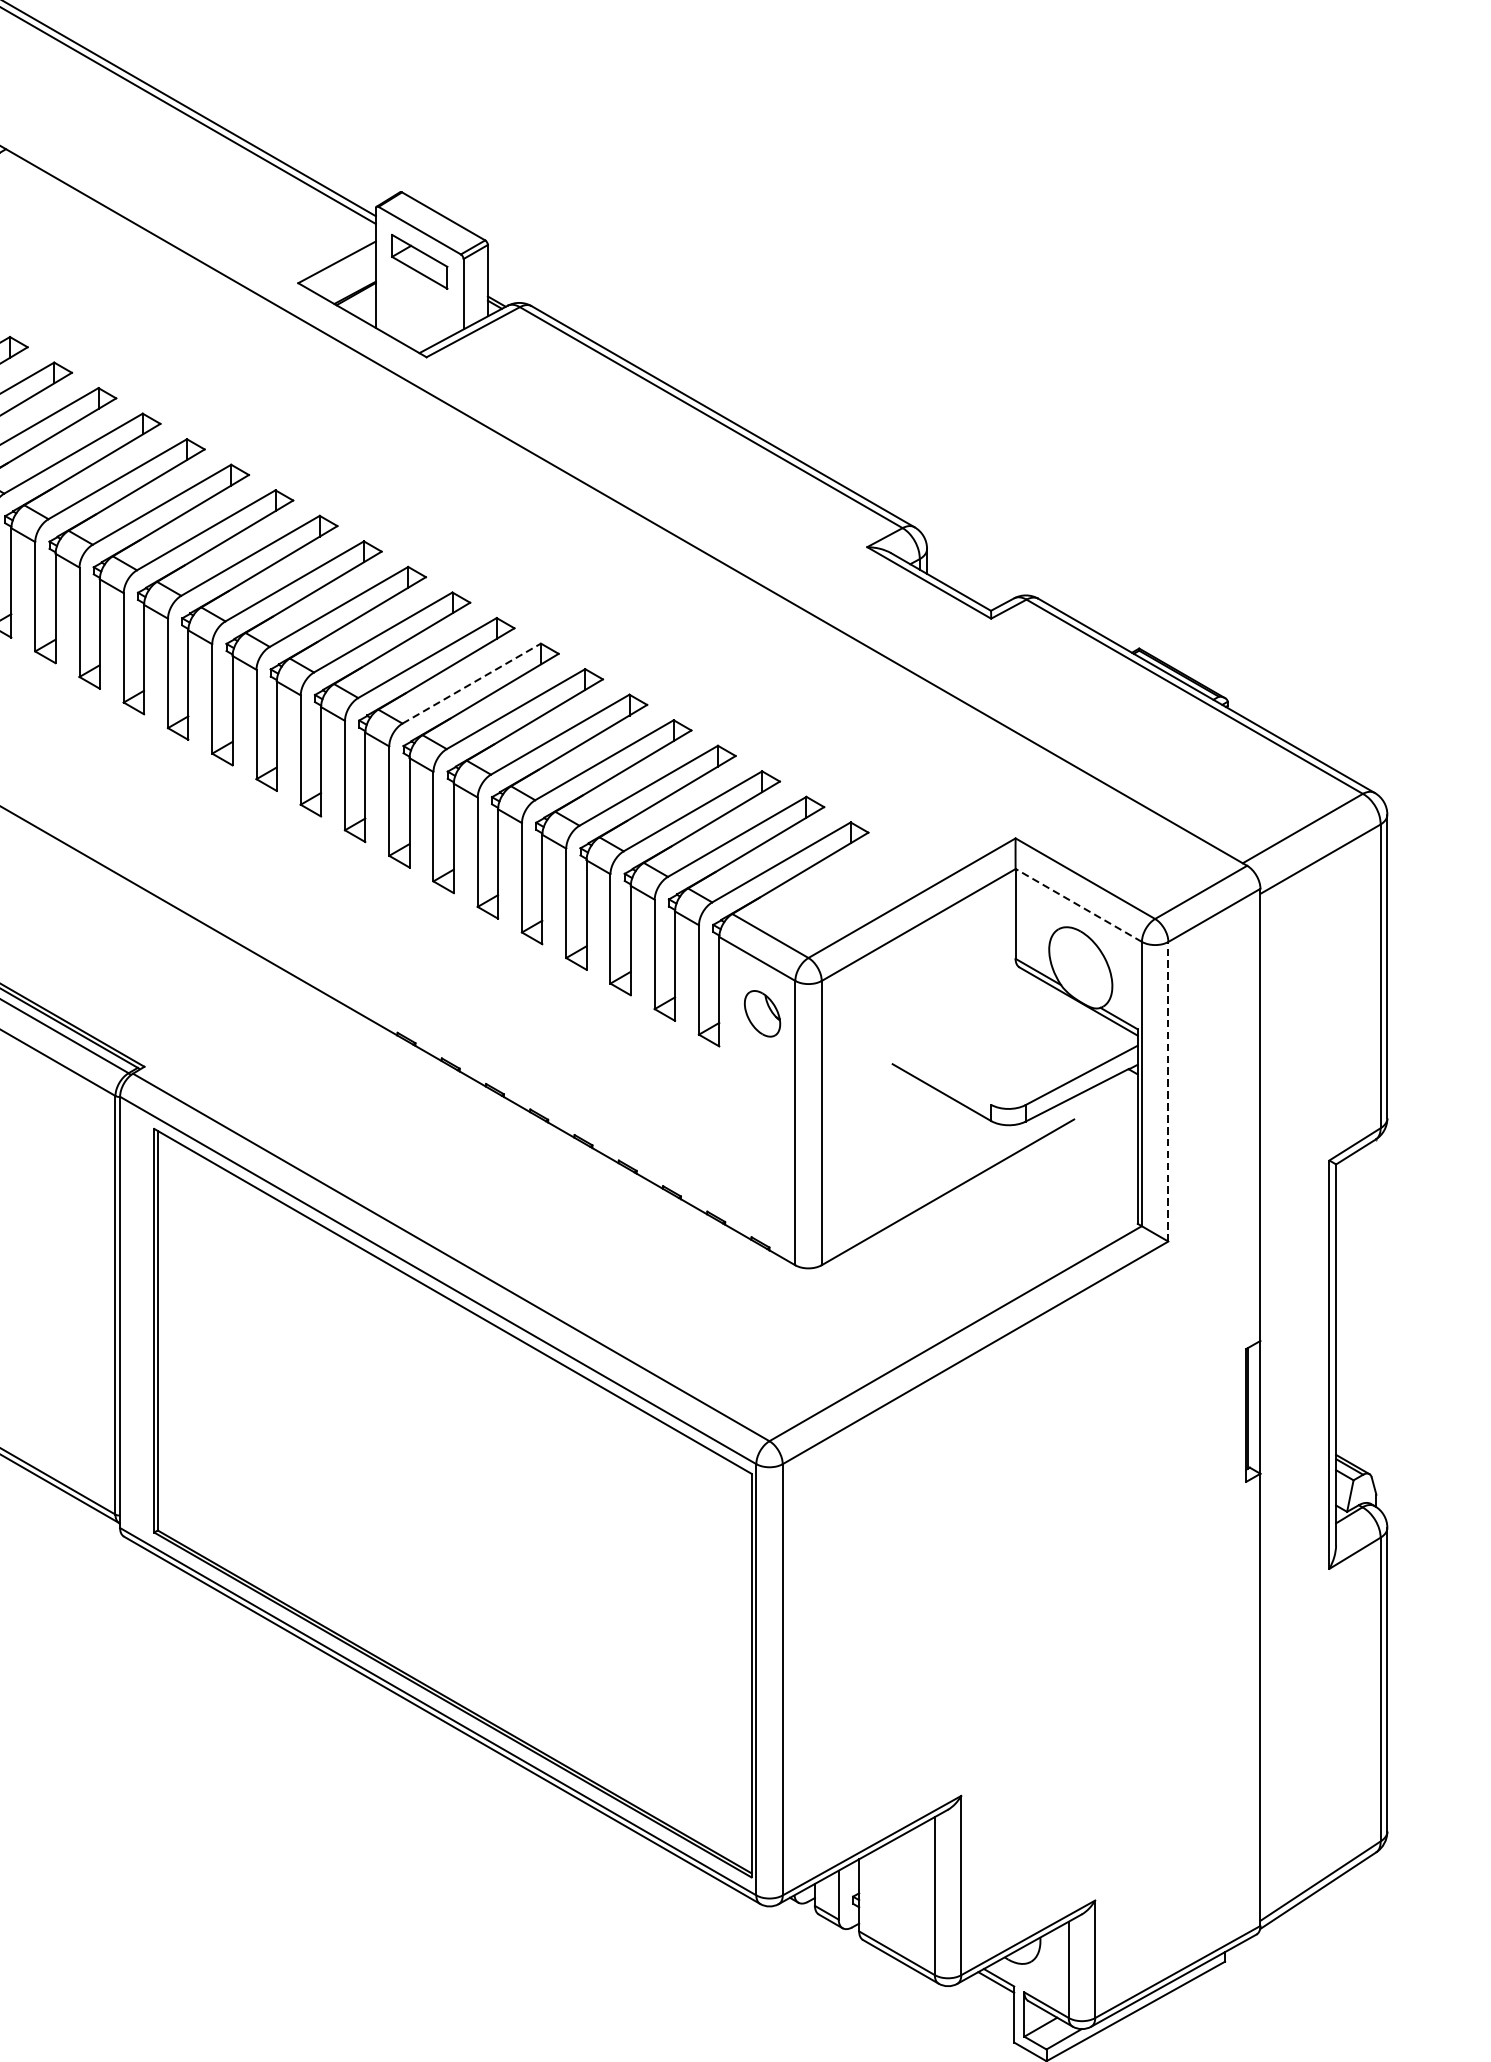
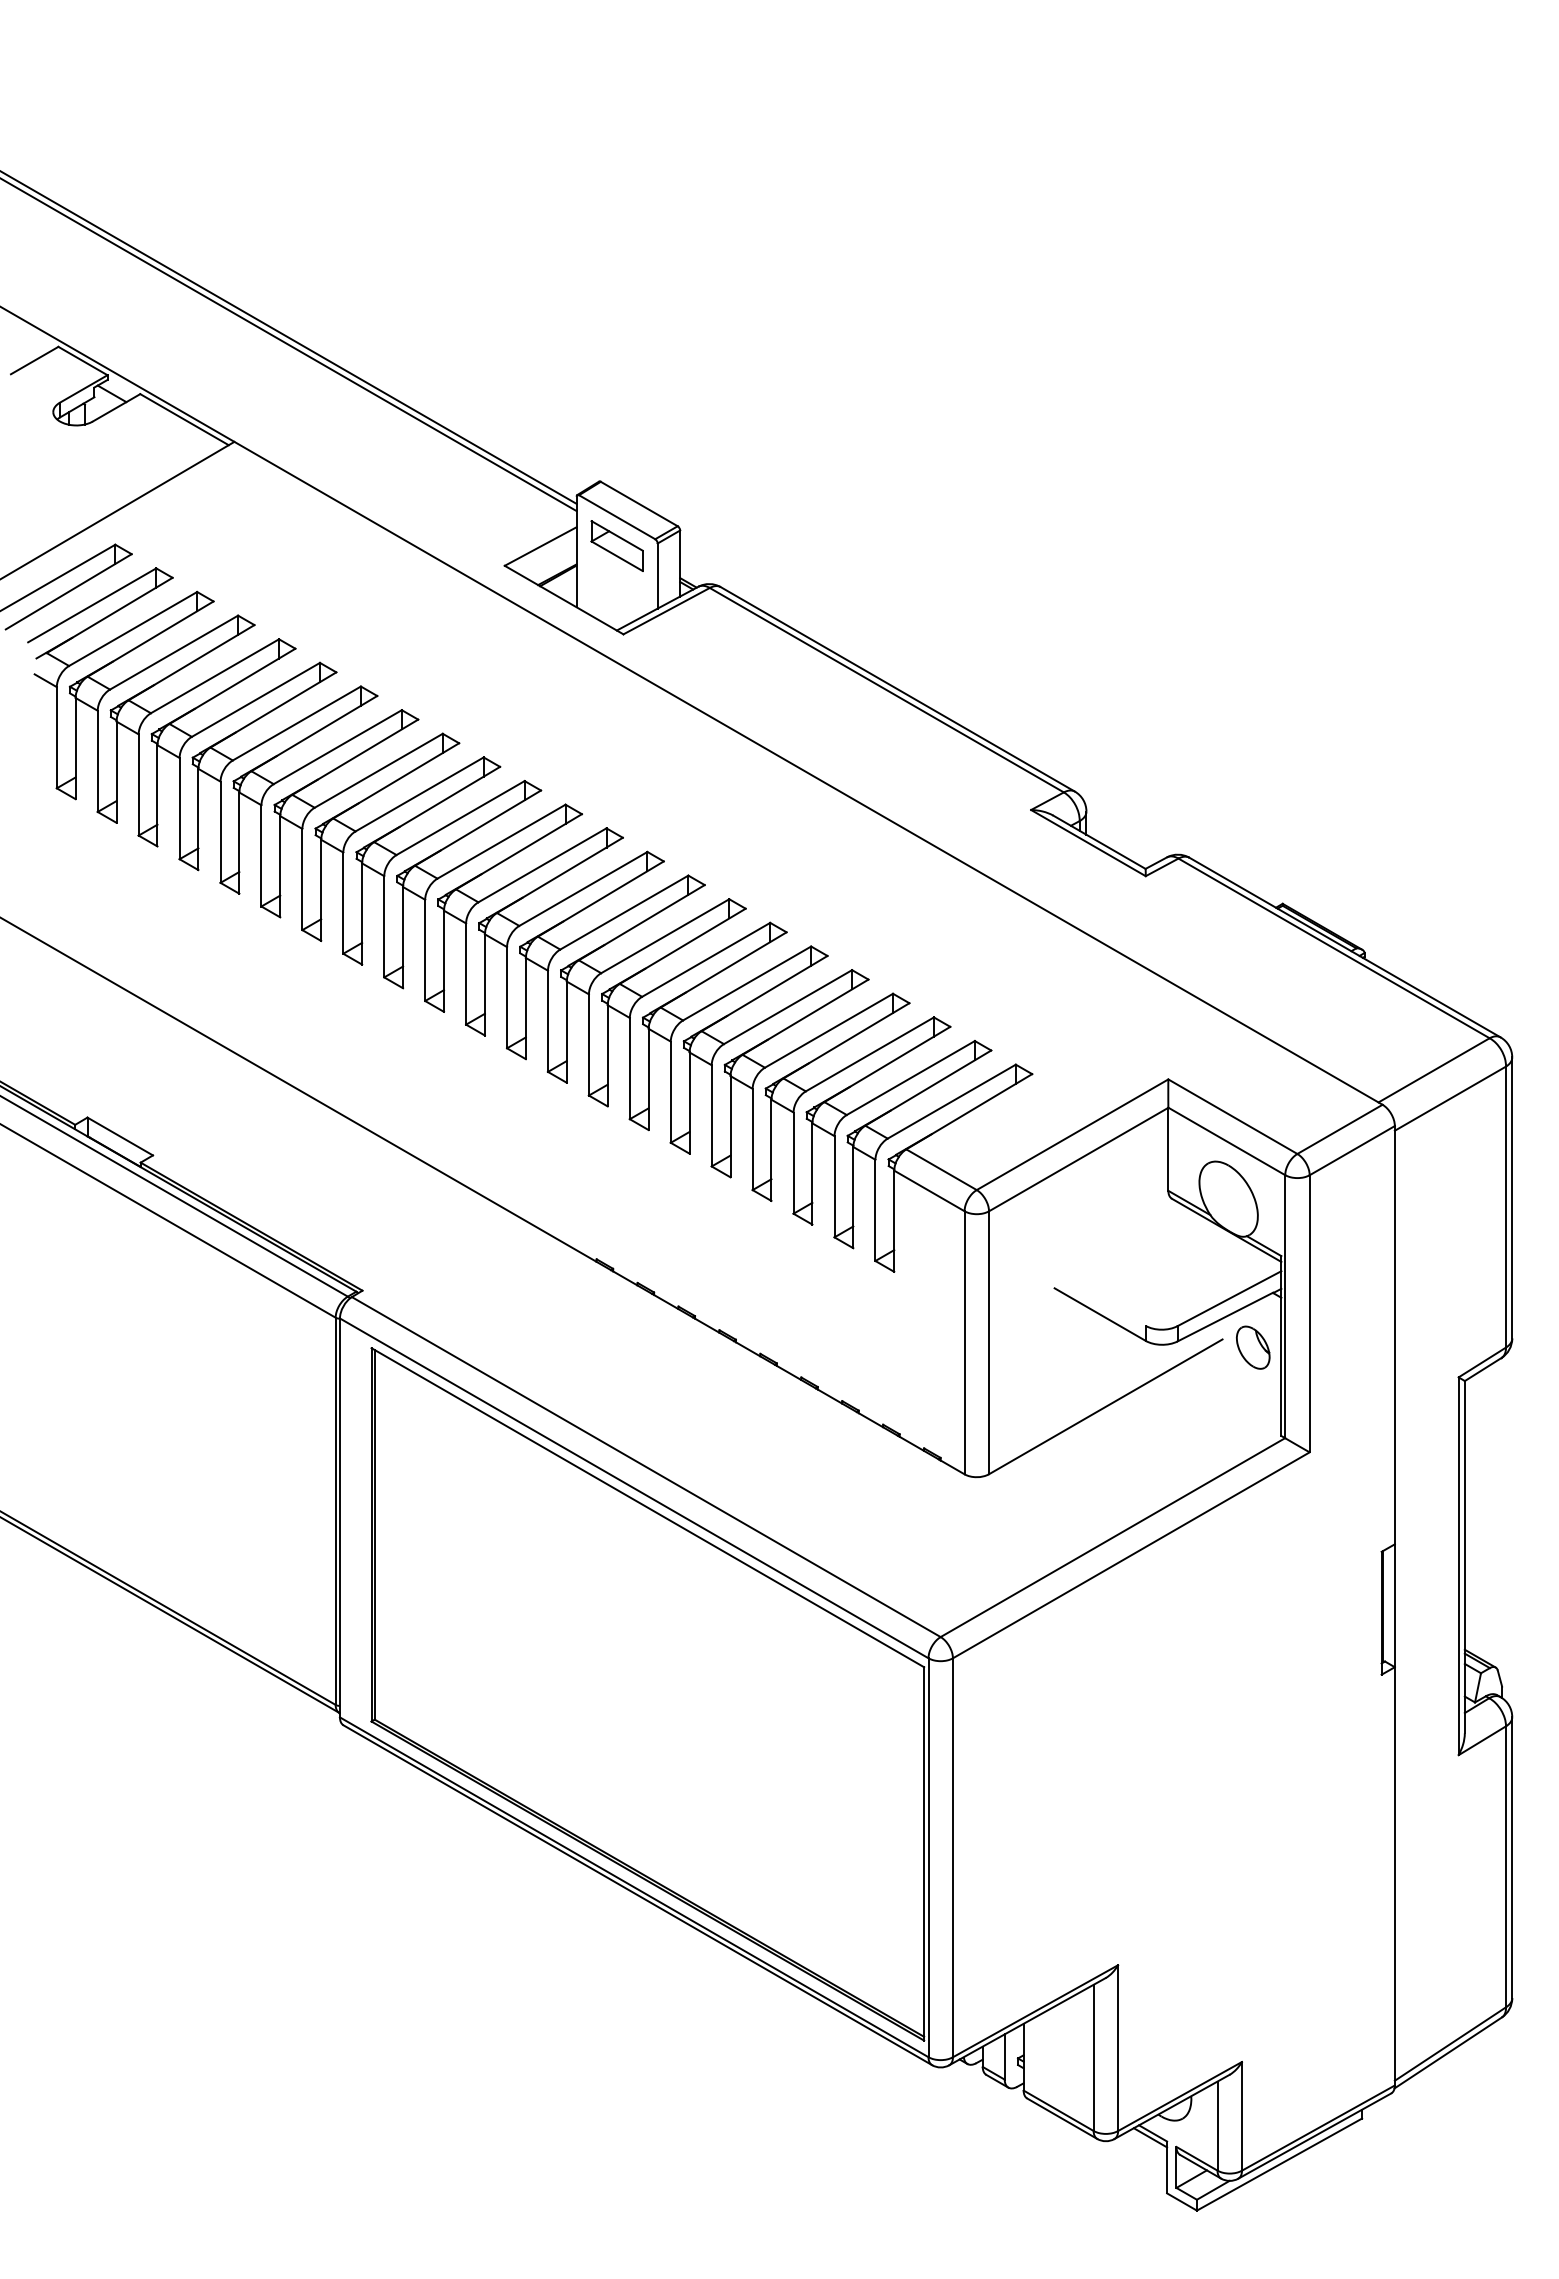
line: (472, 683) -> (665, 936), dashed -> solid
line: (1078, 905) -> (1226, 1141), dashed -> solid
part: (762, 1013) -> (1253, 1347), moved
line: (1168, 1091) -> (1309, 1313), dashed -> solid

